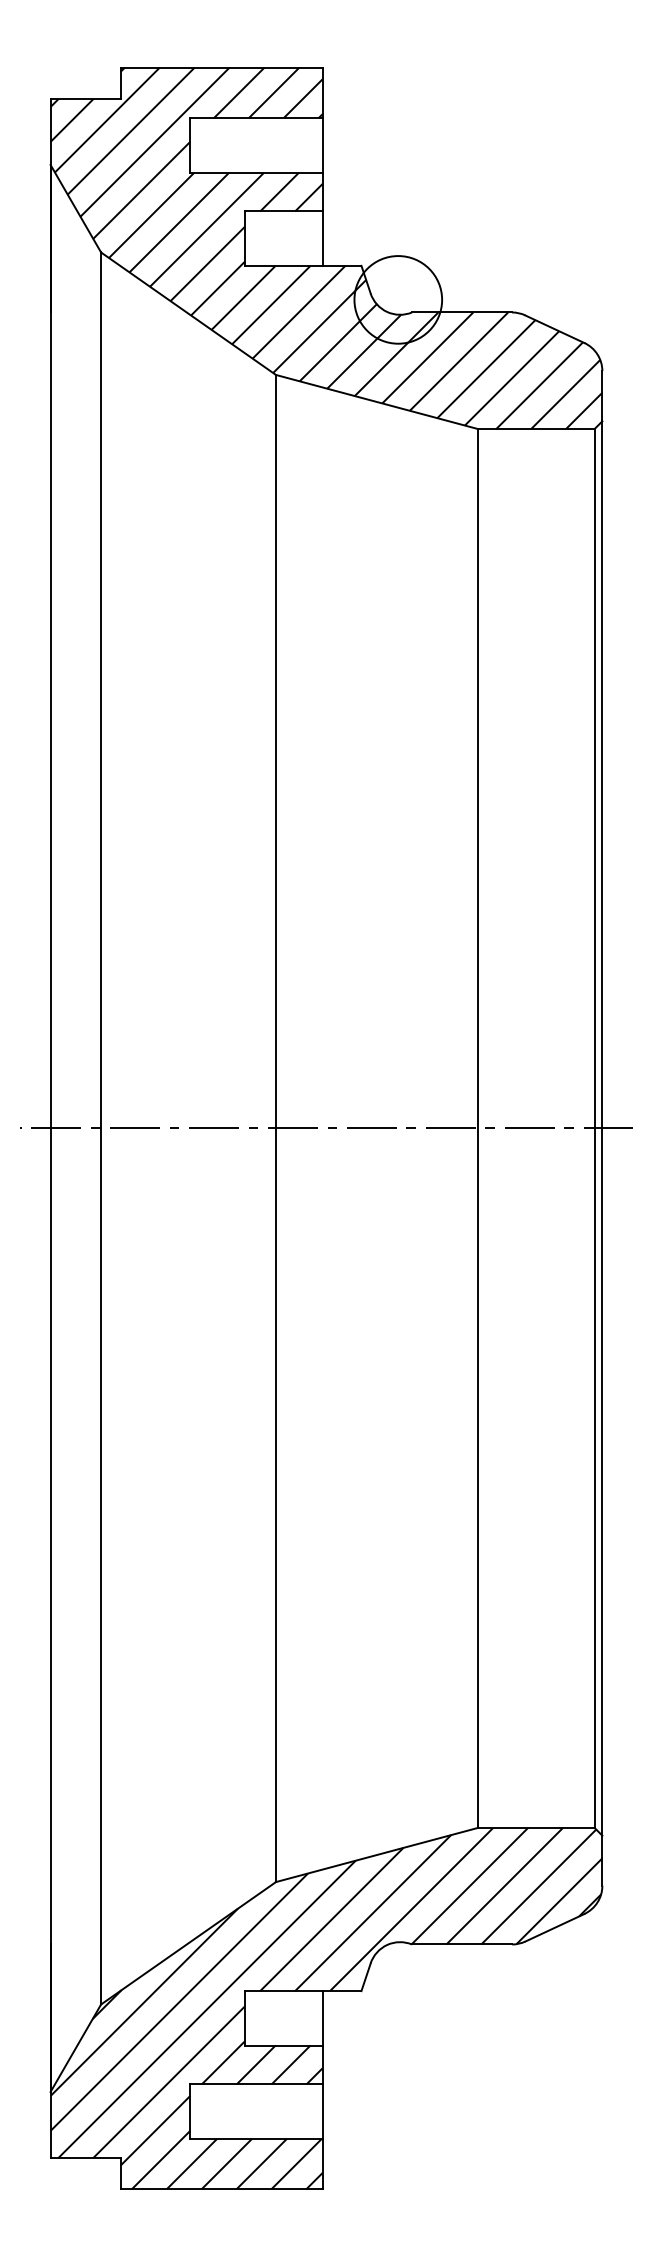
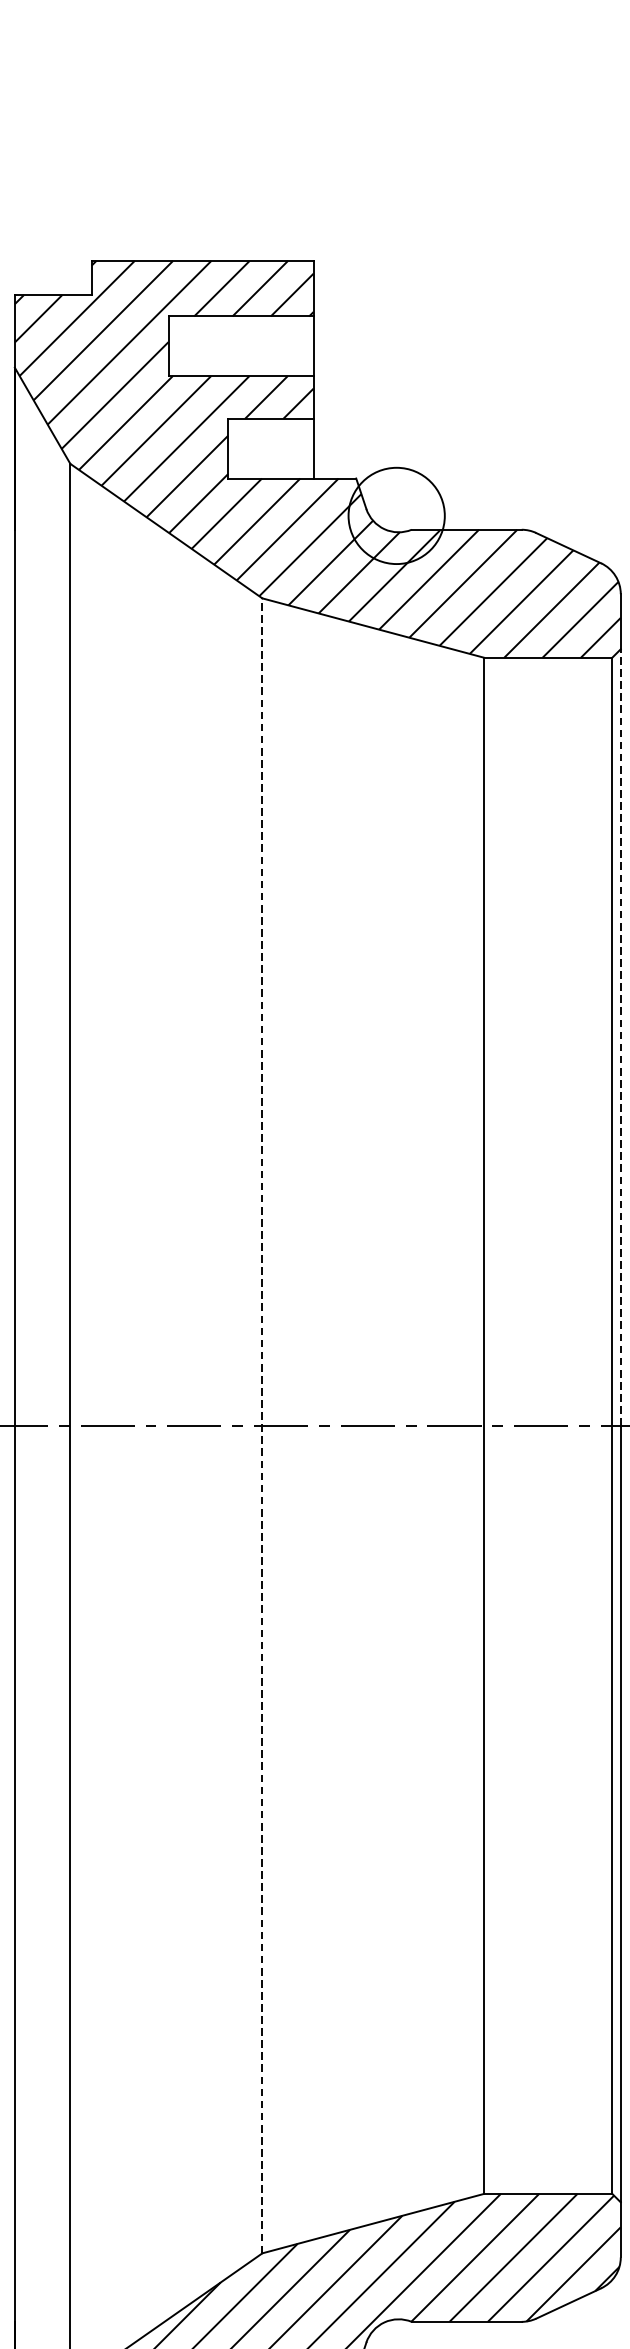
line: (602, 774) -> (620, 1037), solid -> dashed
line: (275, 1128) -> (261, 1425), solid -> dashed

